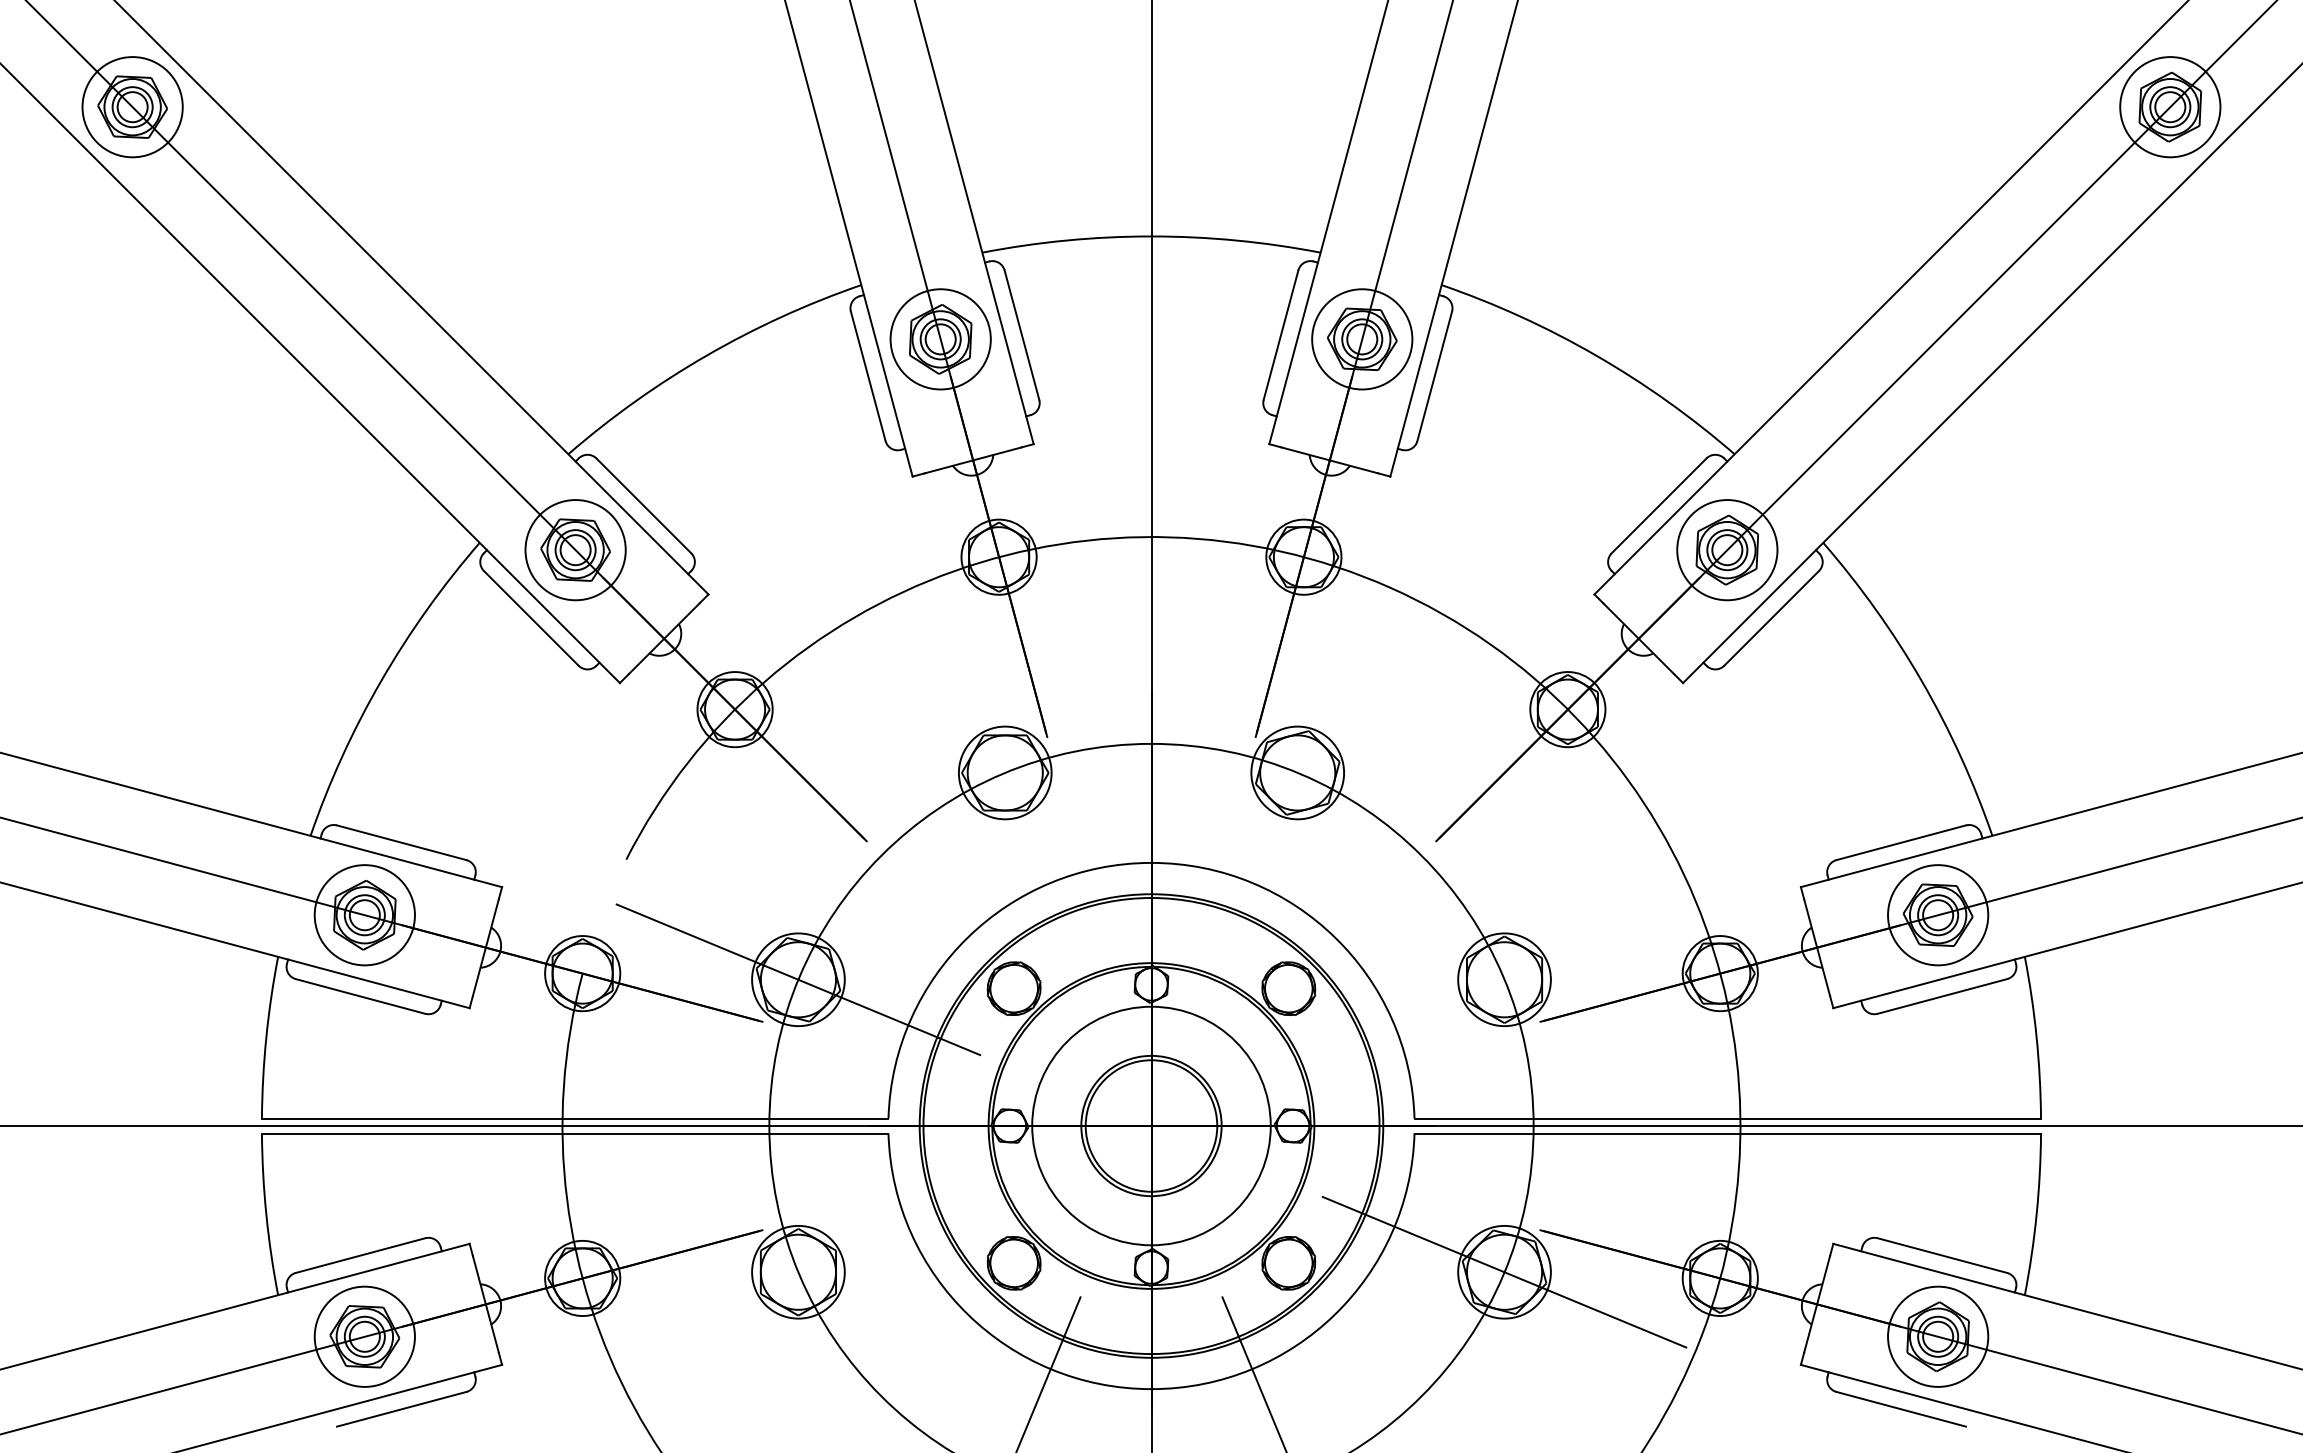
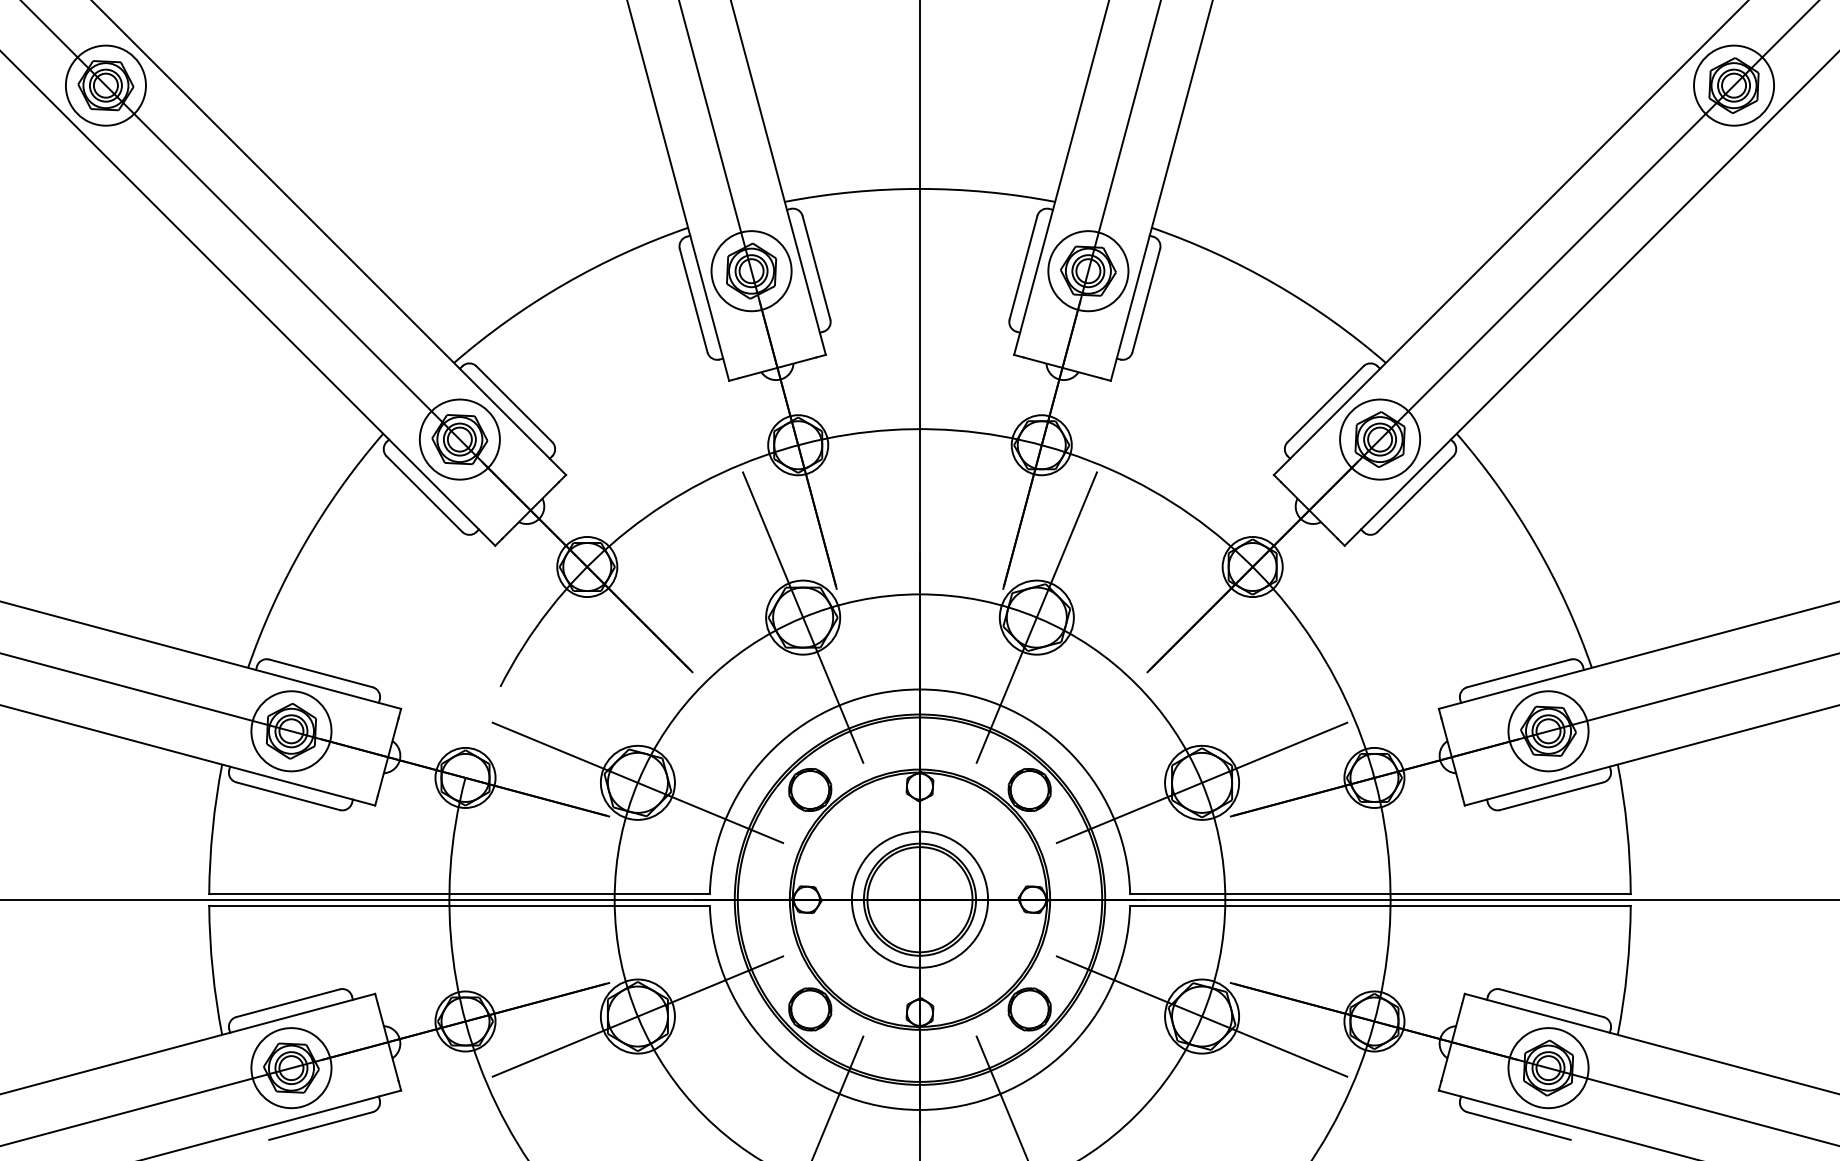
line: (1004, 772) -> (802, 617), added
line: (1297, 772) -> (1036, 617), added
line: (1504, 979) -> (1202, 782), added
circle: (1151, 1125) -> (920, 899), size x0.71
line: (798, 1271) -> (637, 1015), added

